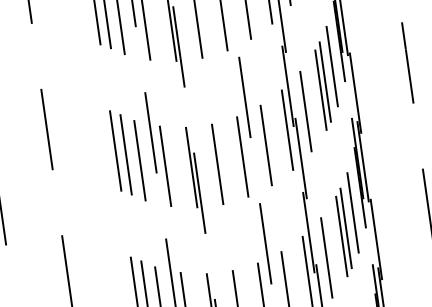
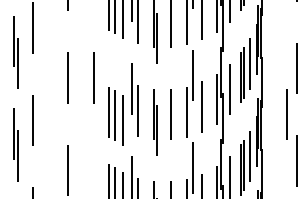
line: (87, 123) -> (93, 77), added
line: (401, 138) -> (286, 114), added
part: (127, 156) -> (115, 116), moved

